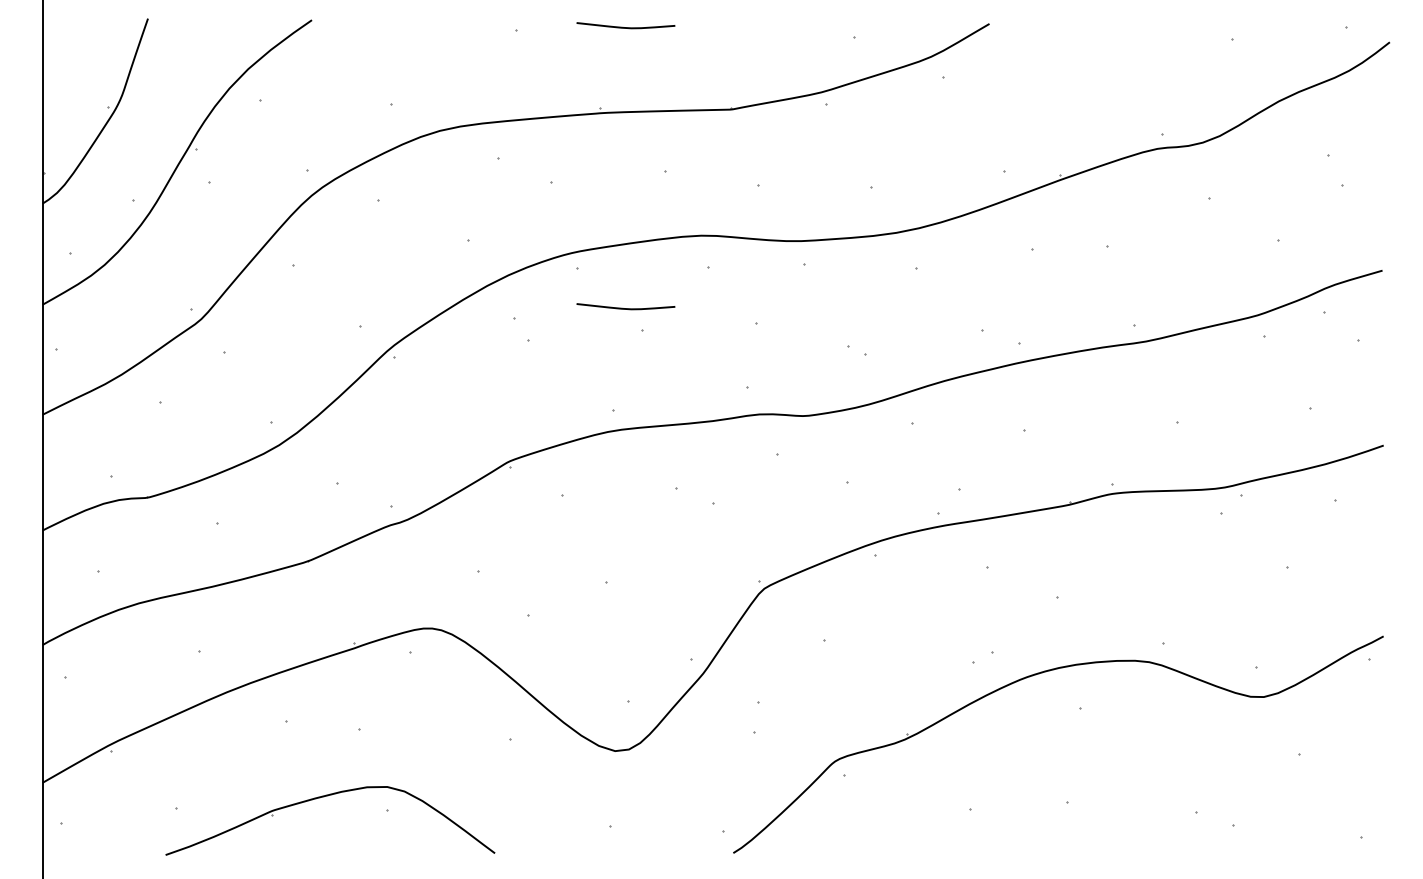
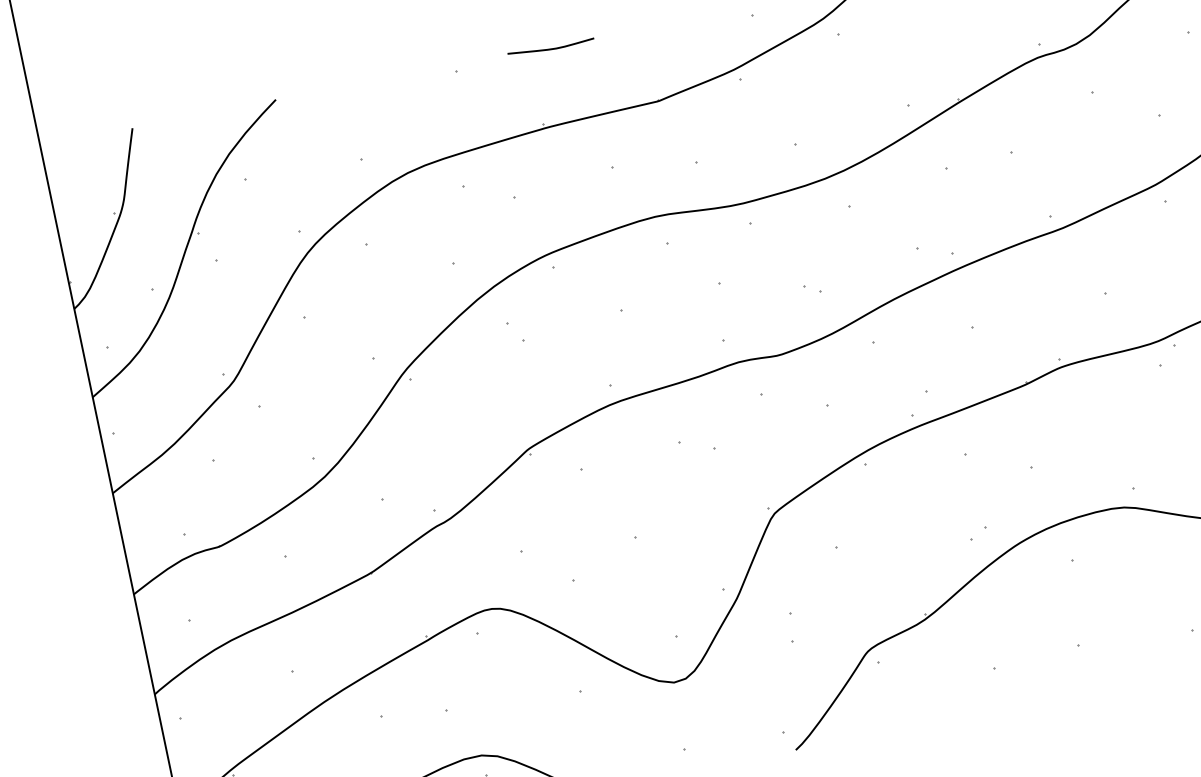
curve: (625, 308) -> (602, 294), removed

